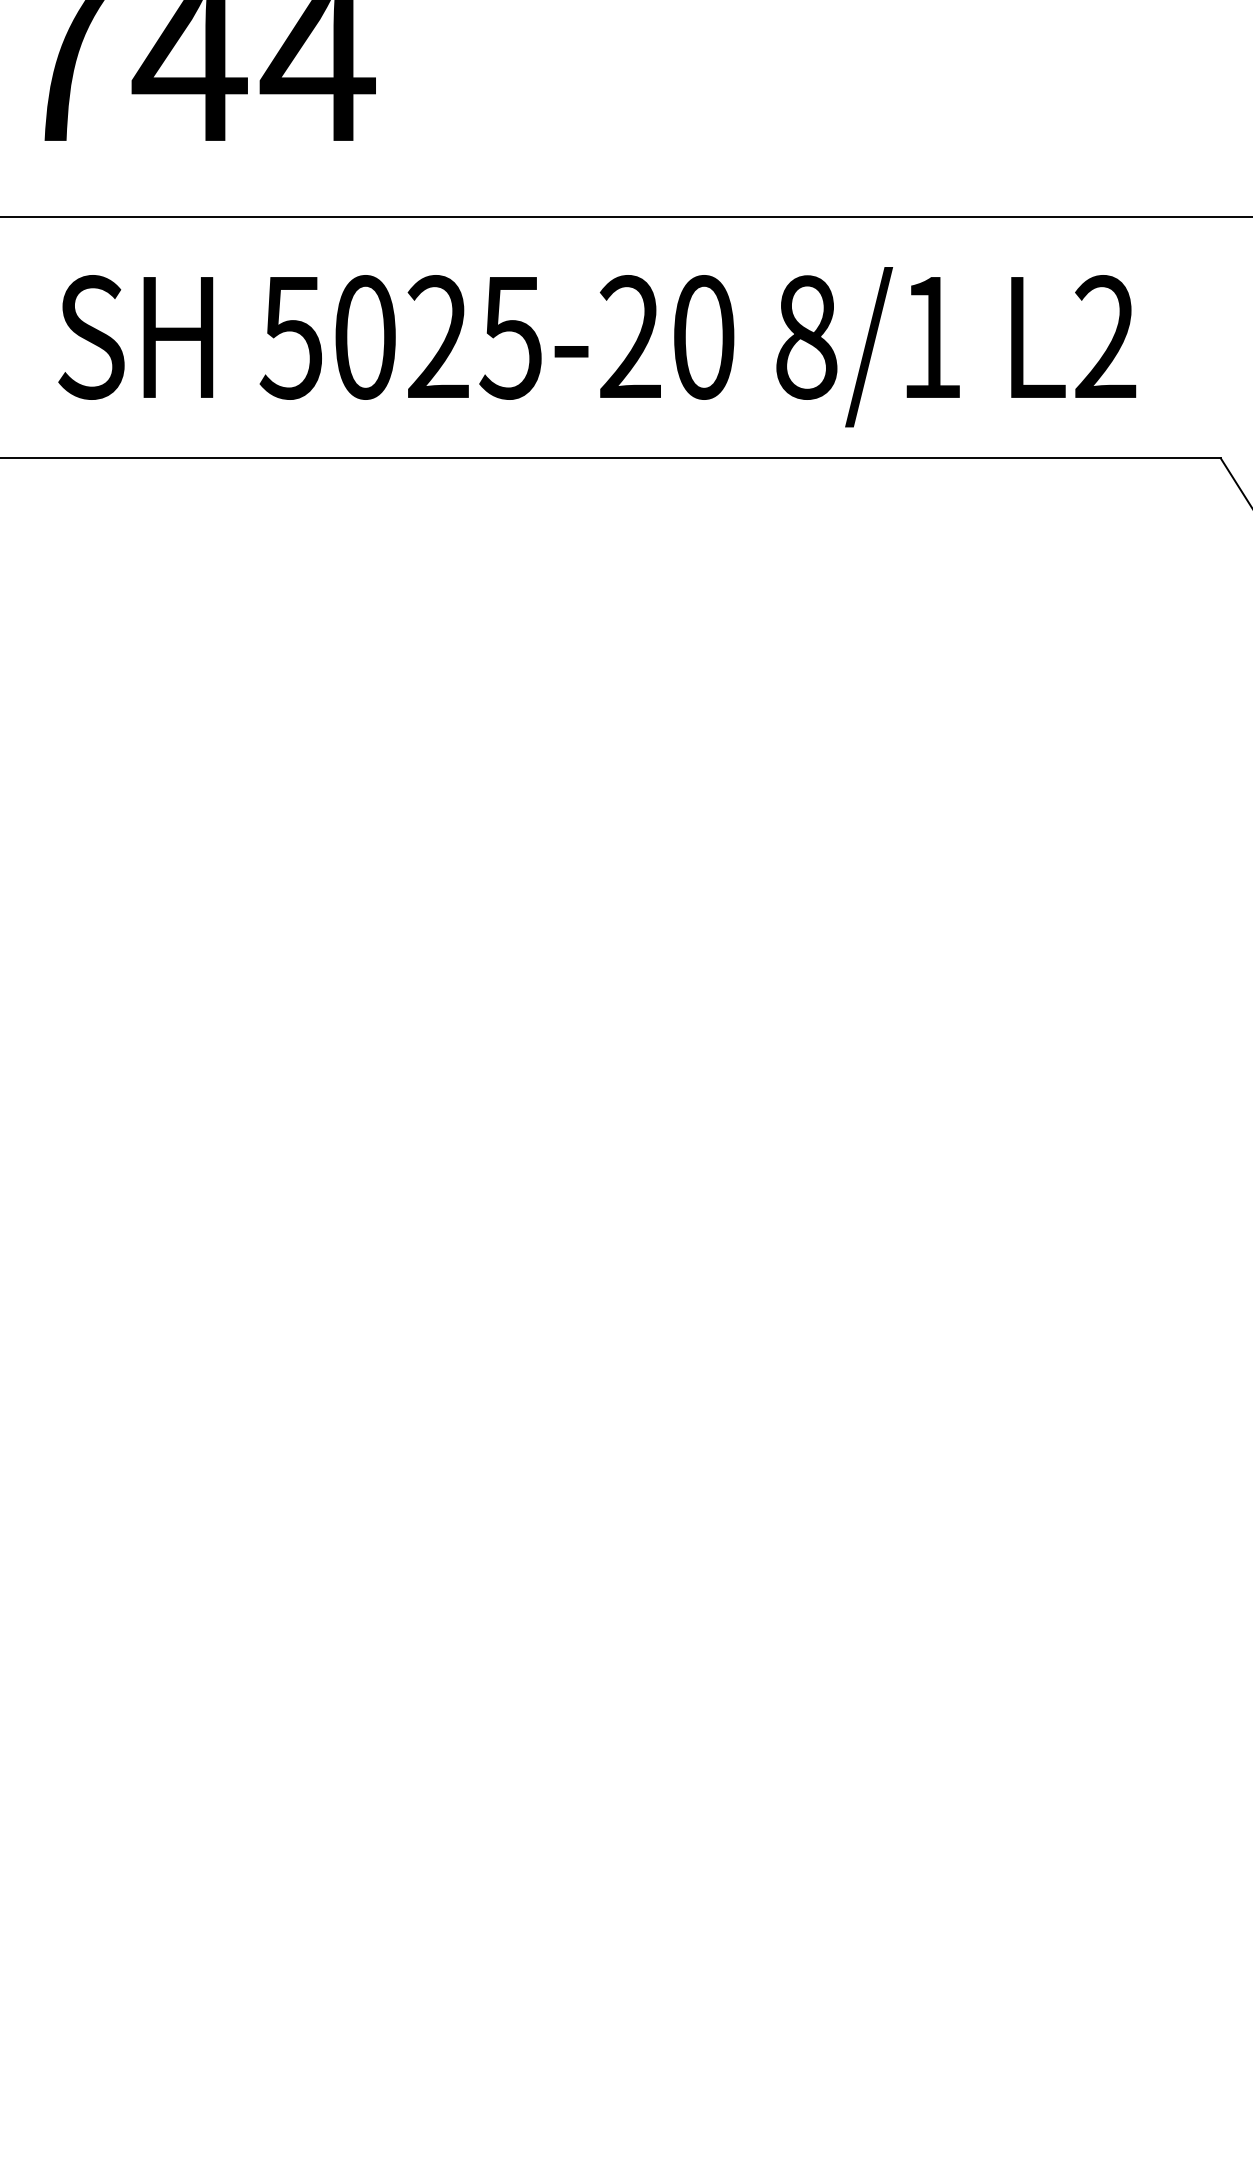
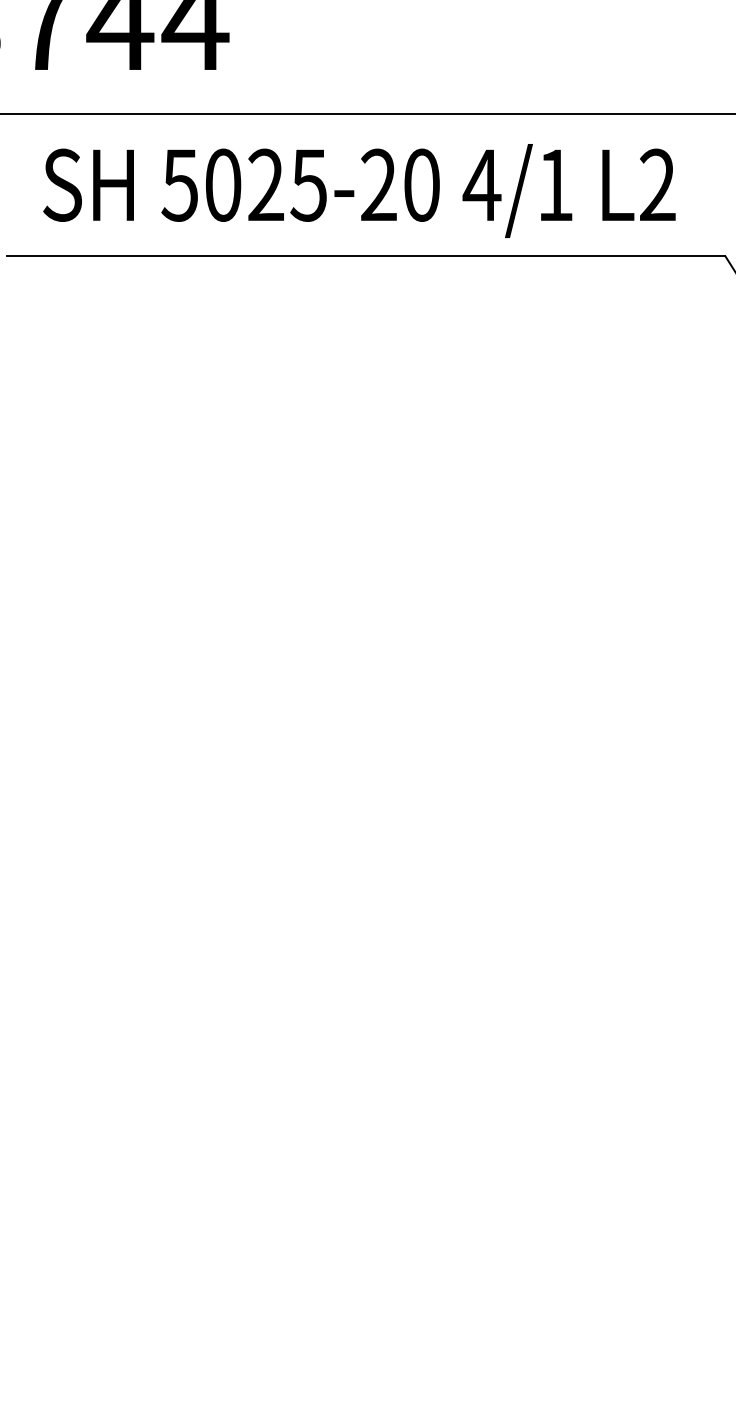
text: (805, 336) -> (481, 184), 8/1 -> 4/1

